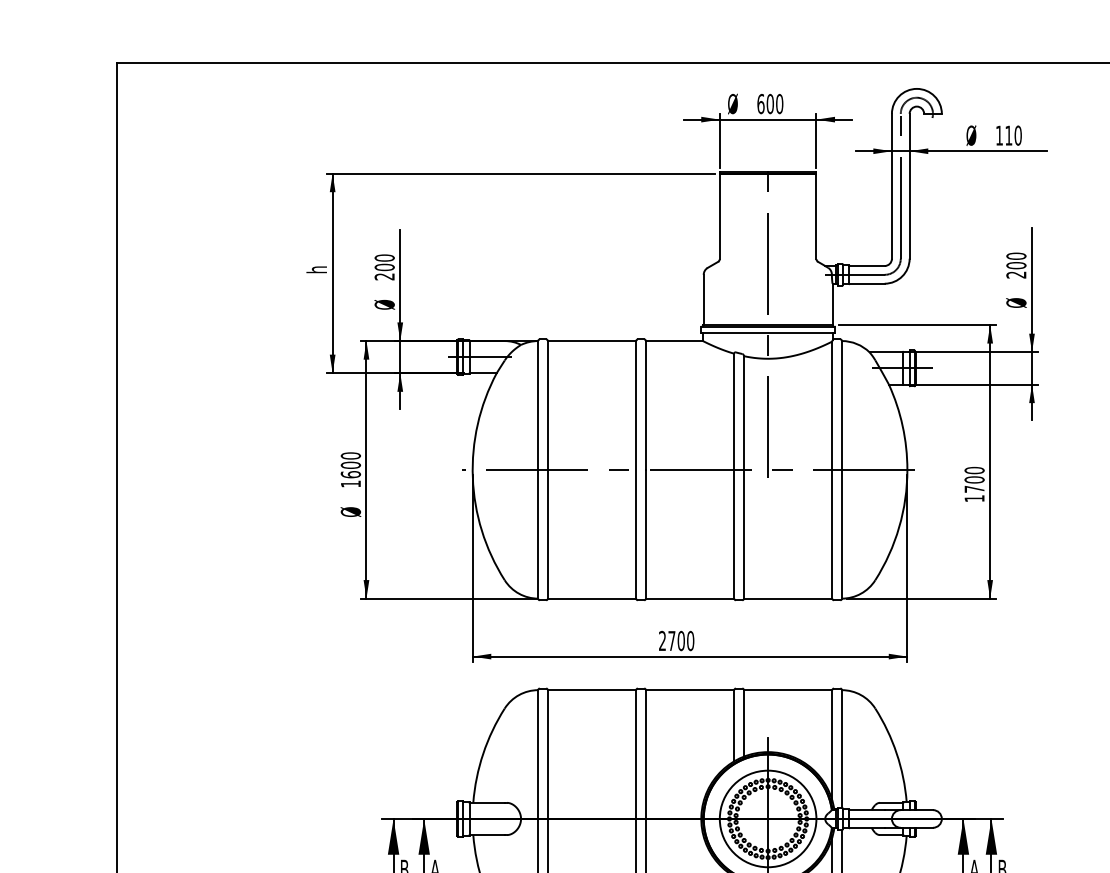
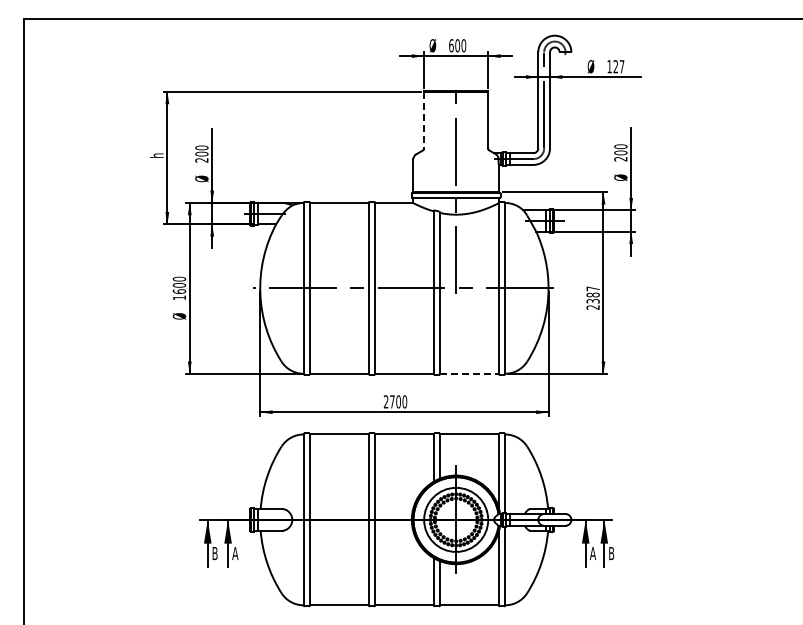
text: (1012, 135) -> (618, 66), 110 -> 127
line: (720, 216) -> (424, 120), solid -> dashed
text: (973, 483) -> (592, 297), 1700 -> 2387
line: (788, 598) -> (469, 373), solid -> dashed

